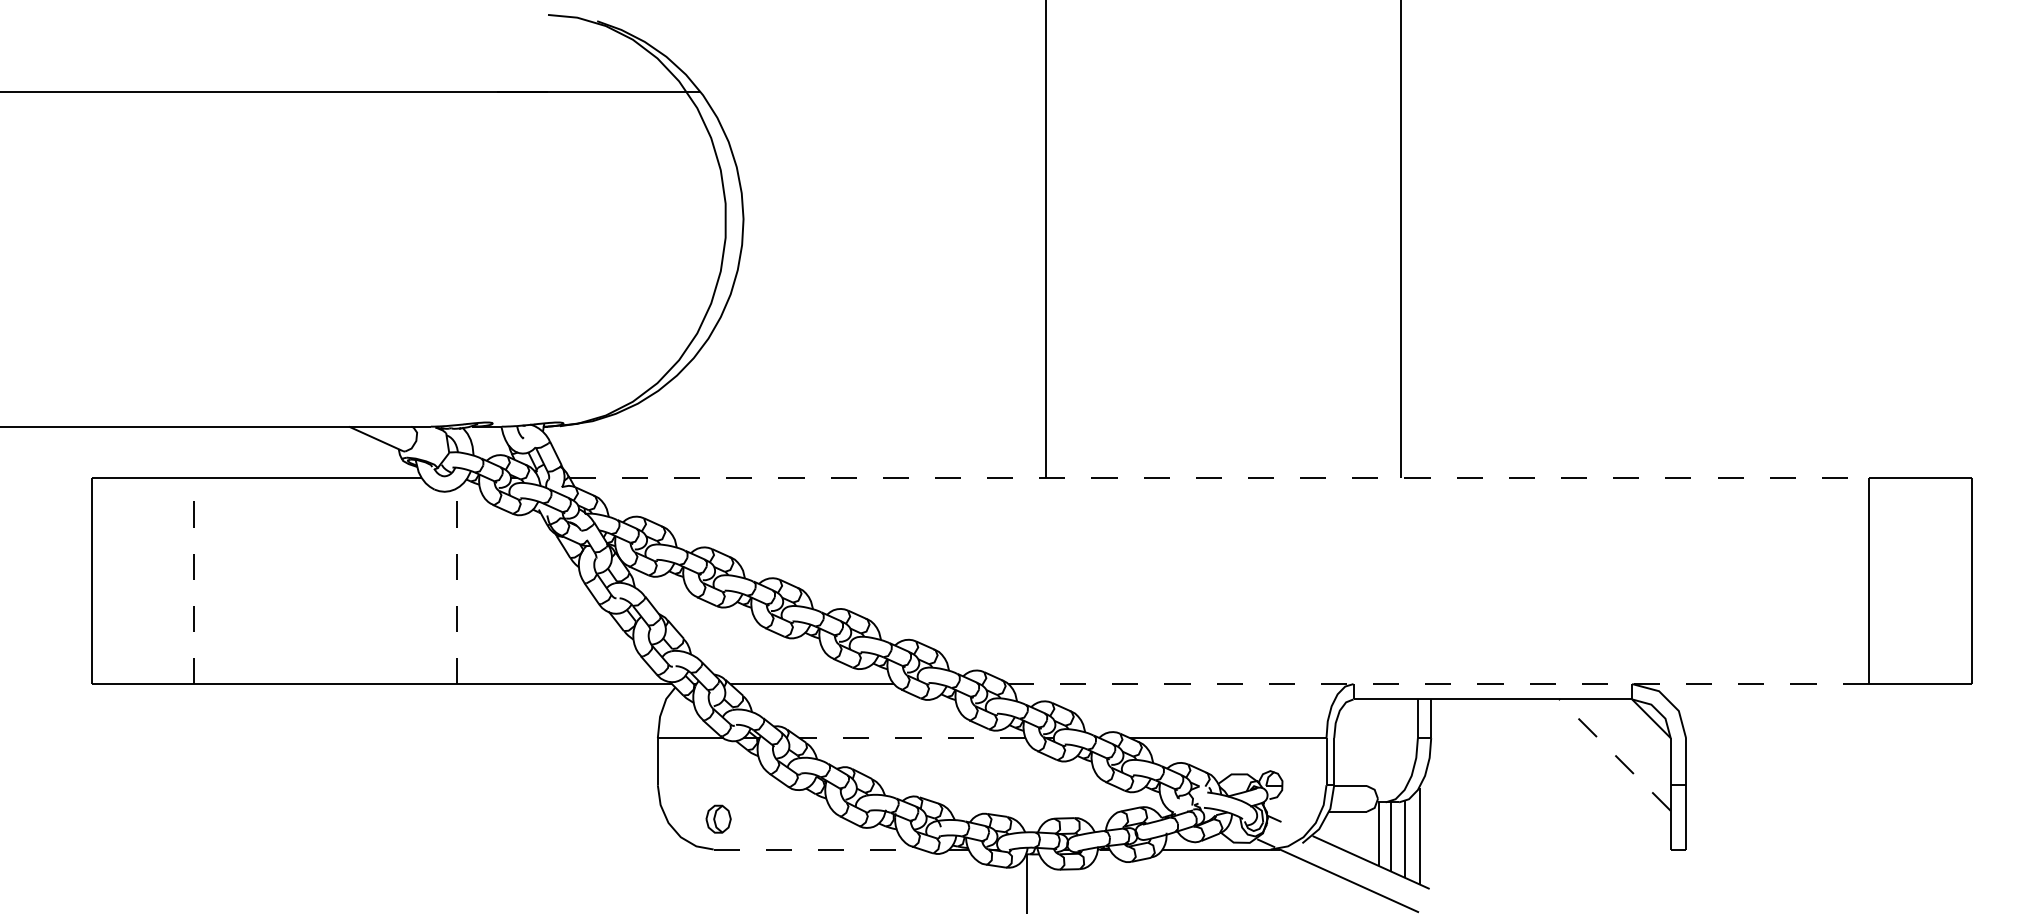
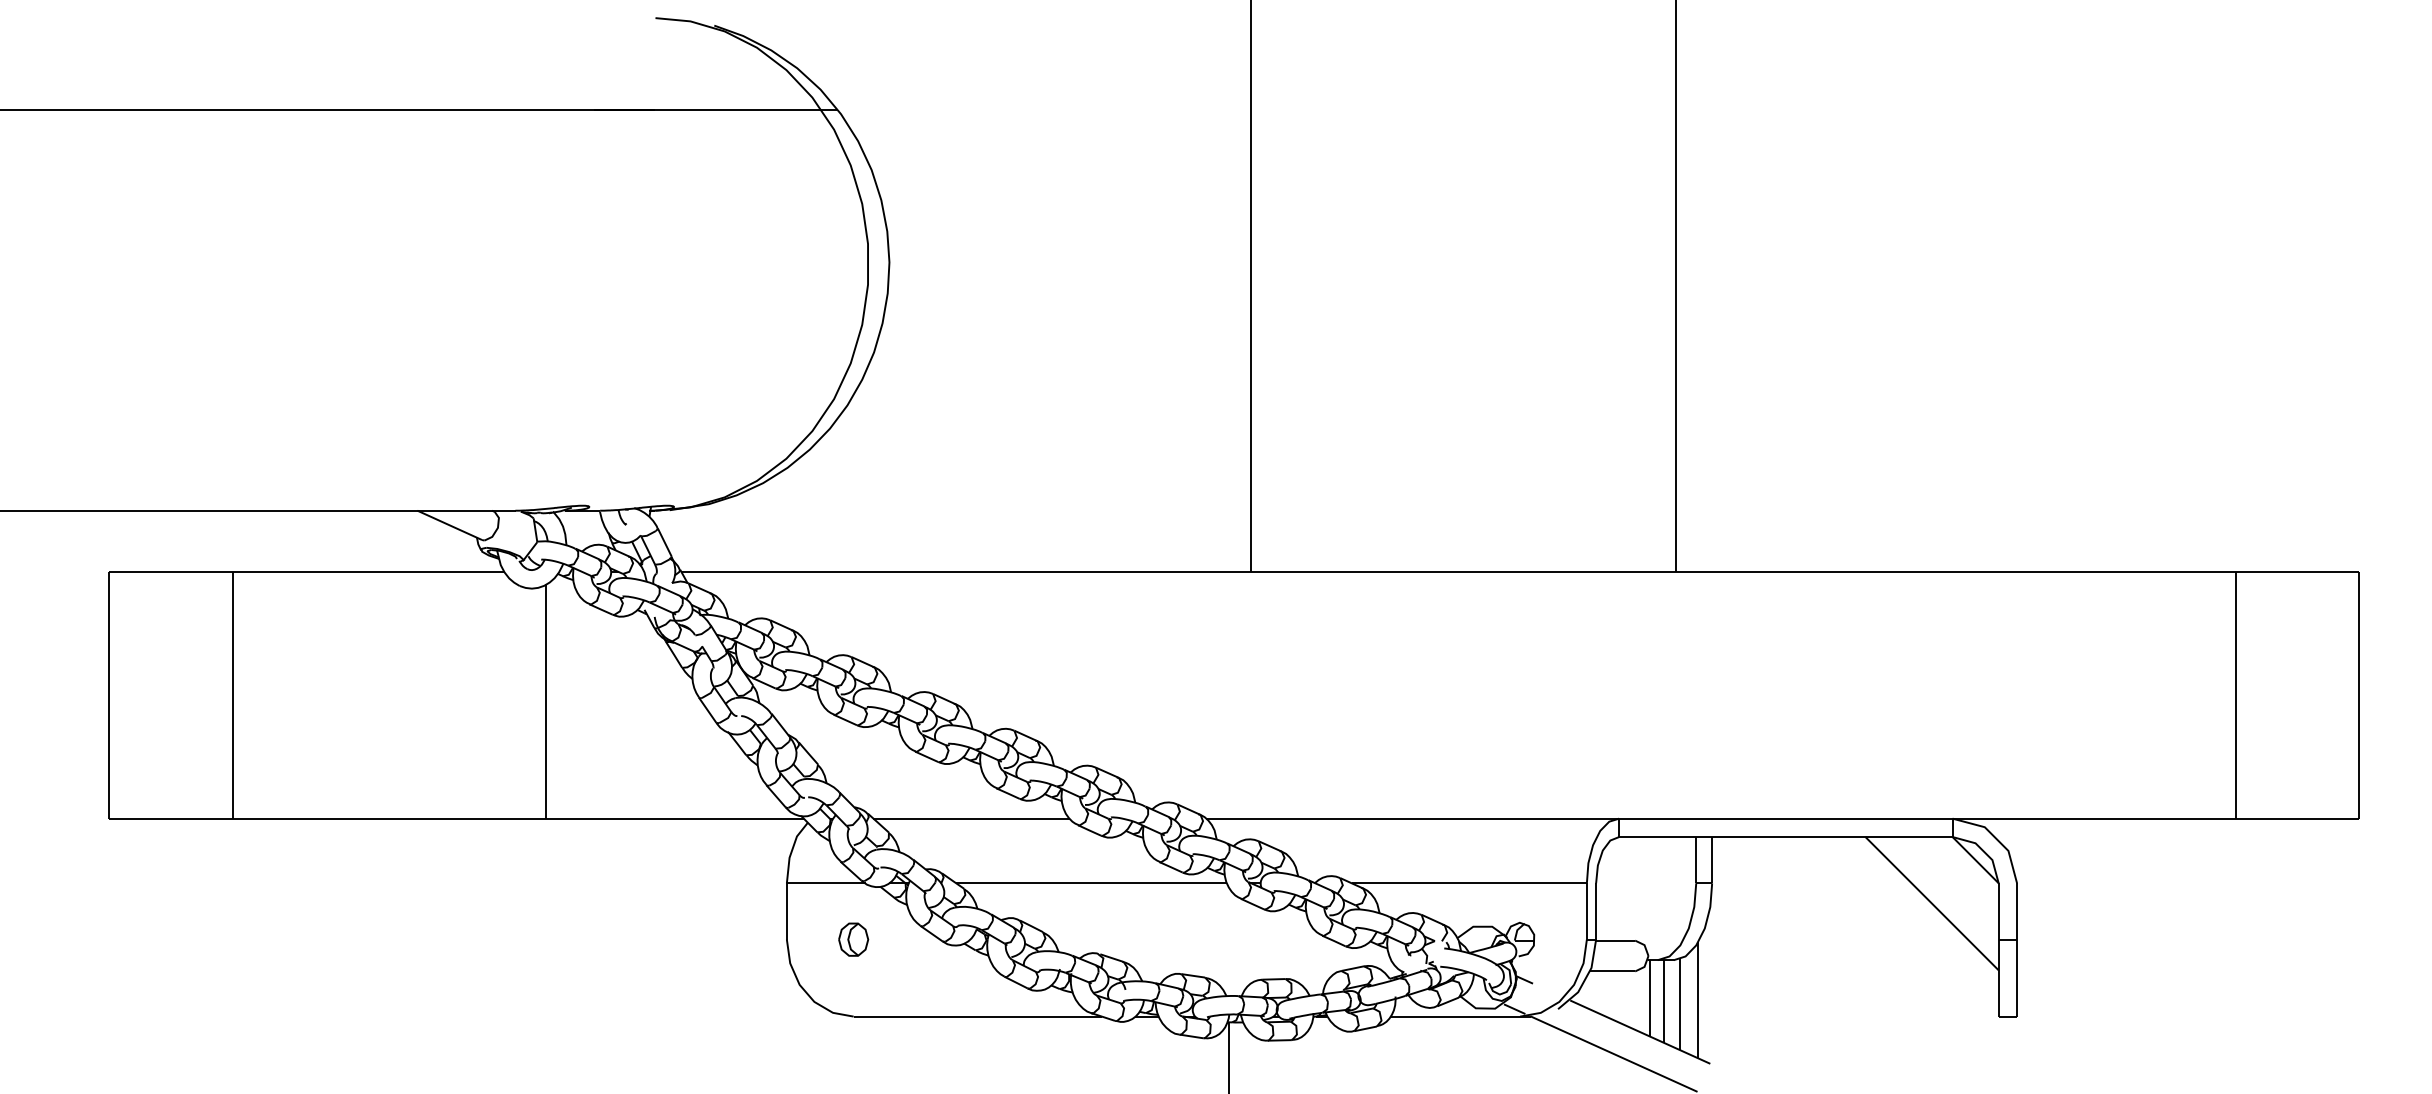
line: (1219, 478) -> (1458, 572), dashed -> solid
line: (194, 581) -> (232, 695), dashed -> solid
line: (456, 586) -> (546, 701), dashed -> solid
line: (1438, 684) -> (1720, 819), dashed -> solid
line: (912, 738) -> (1091, 883), dashed -> solid
line: (1615, 755) -> (1932, 904), dashed -> solid
part: (718, 818) -> (853, 938), moved
line: (817, 849) -> (977, 1016), dashed -> solid

